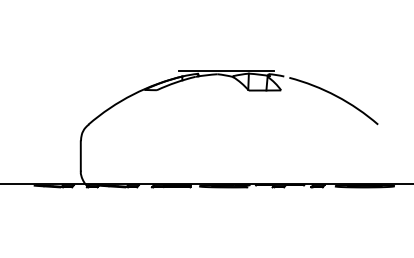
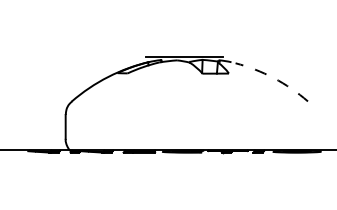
arc: (335, 96) -> (273, 78), solid -> dashed

